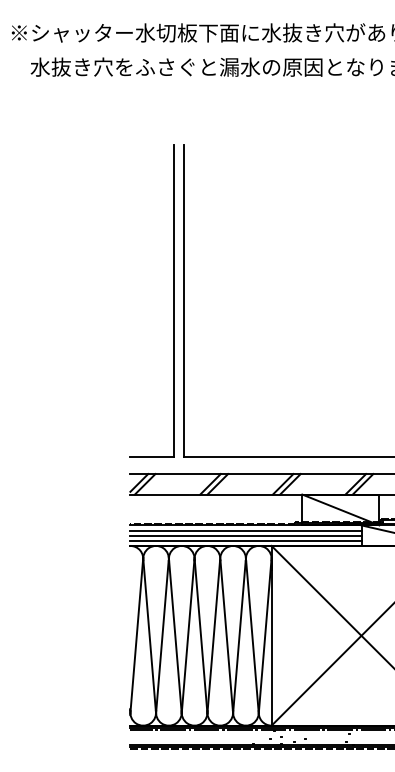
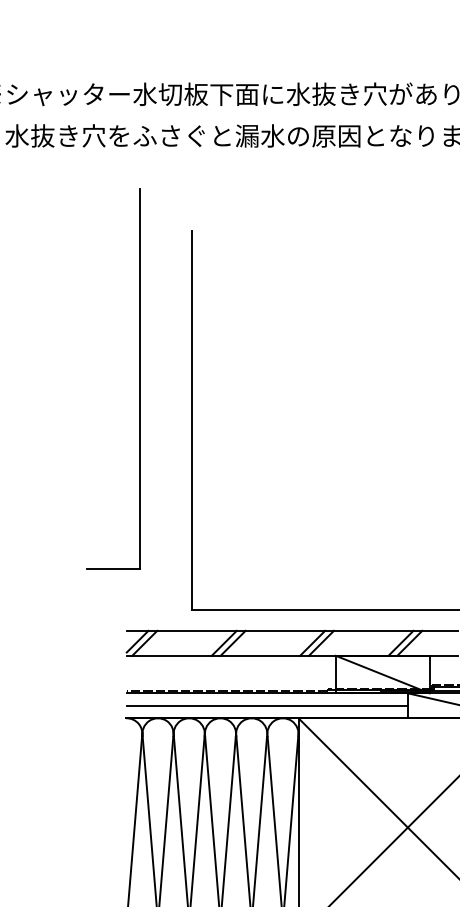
part: (173, 300) -> (139, 378), moved
line: (245, 530) -> (266, 699), removed
line: (245, 540) -> (266, 711), removed

